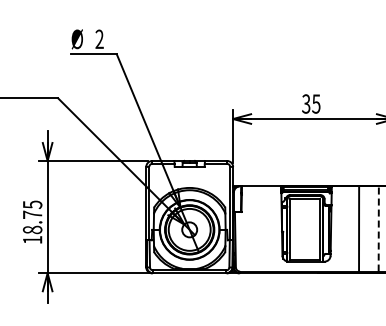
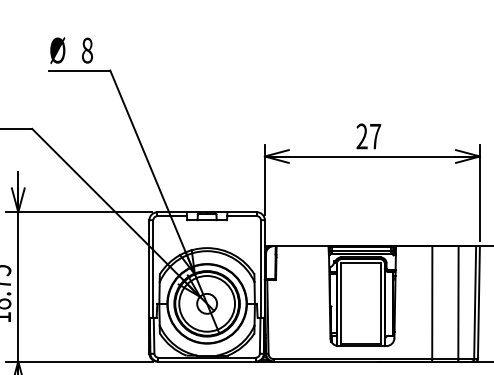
text: (99, 39) -> (87, 50), 2 -> 8
text: (311, 103) -> (369, 135), 35 -> 27
line: (378, 229) -> (458, 303), dashed -> solid

